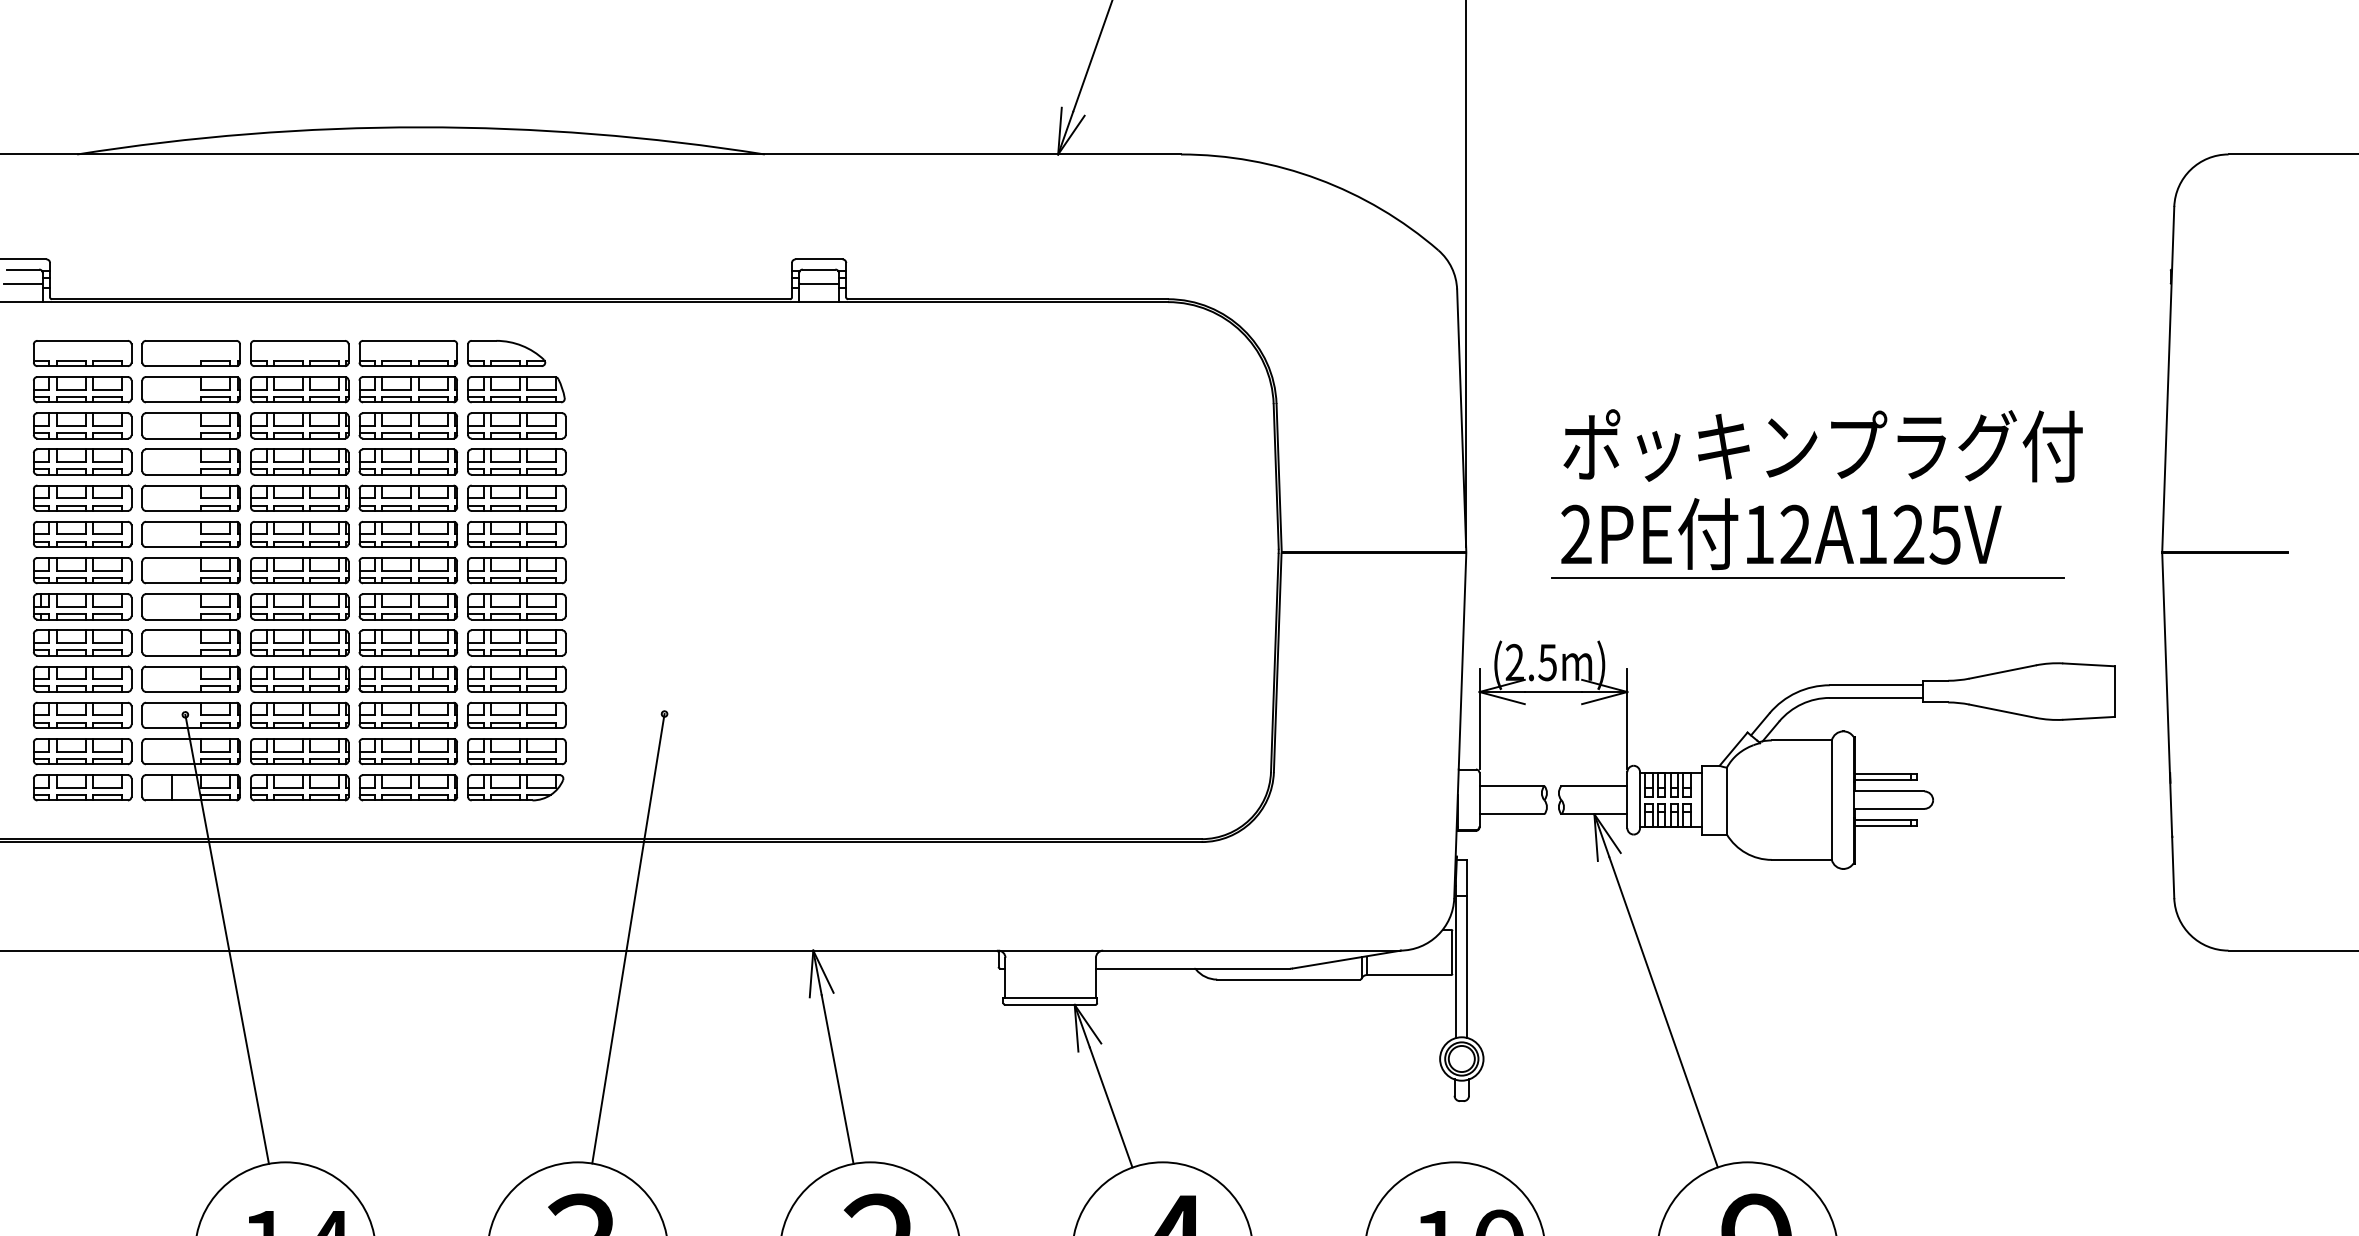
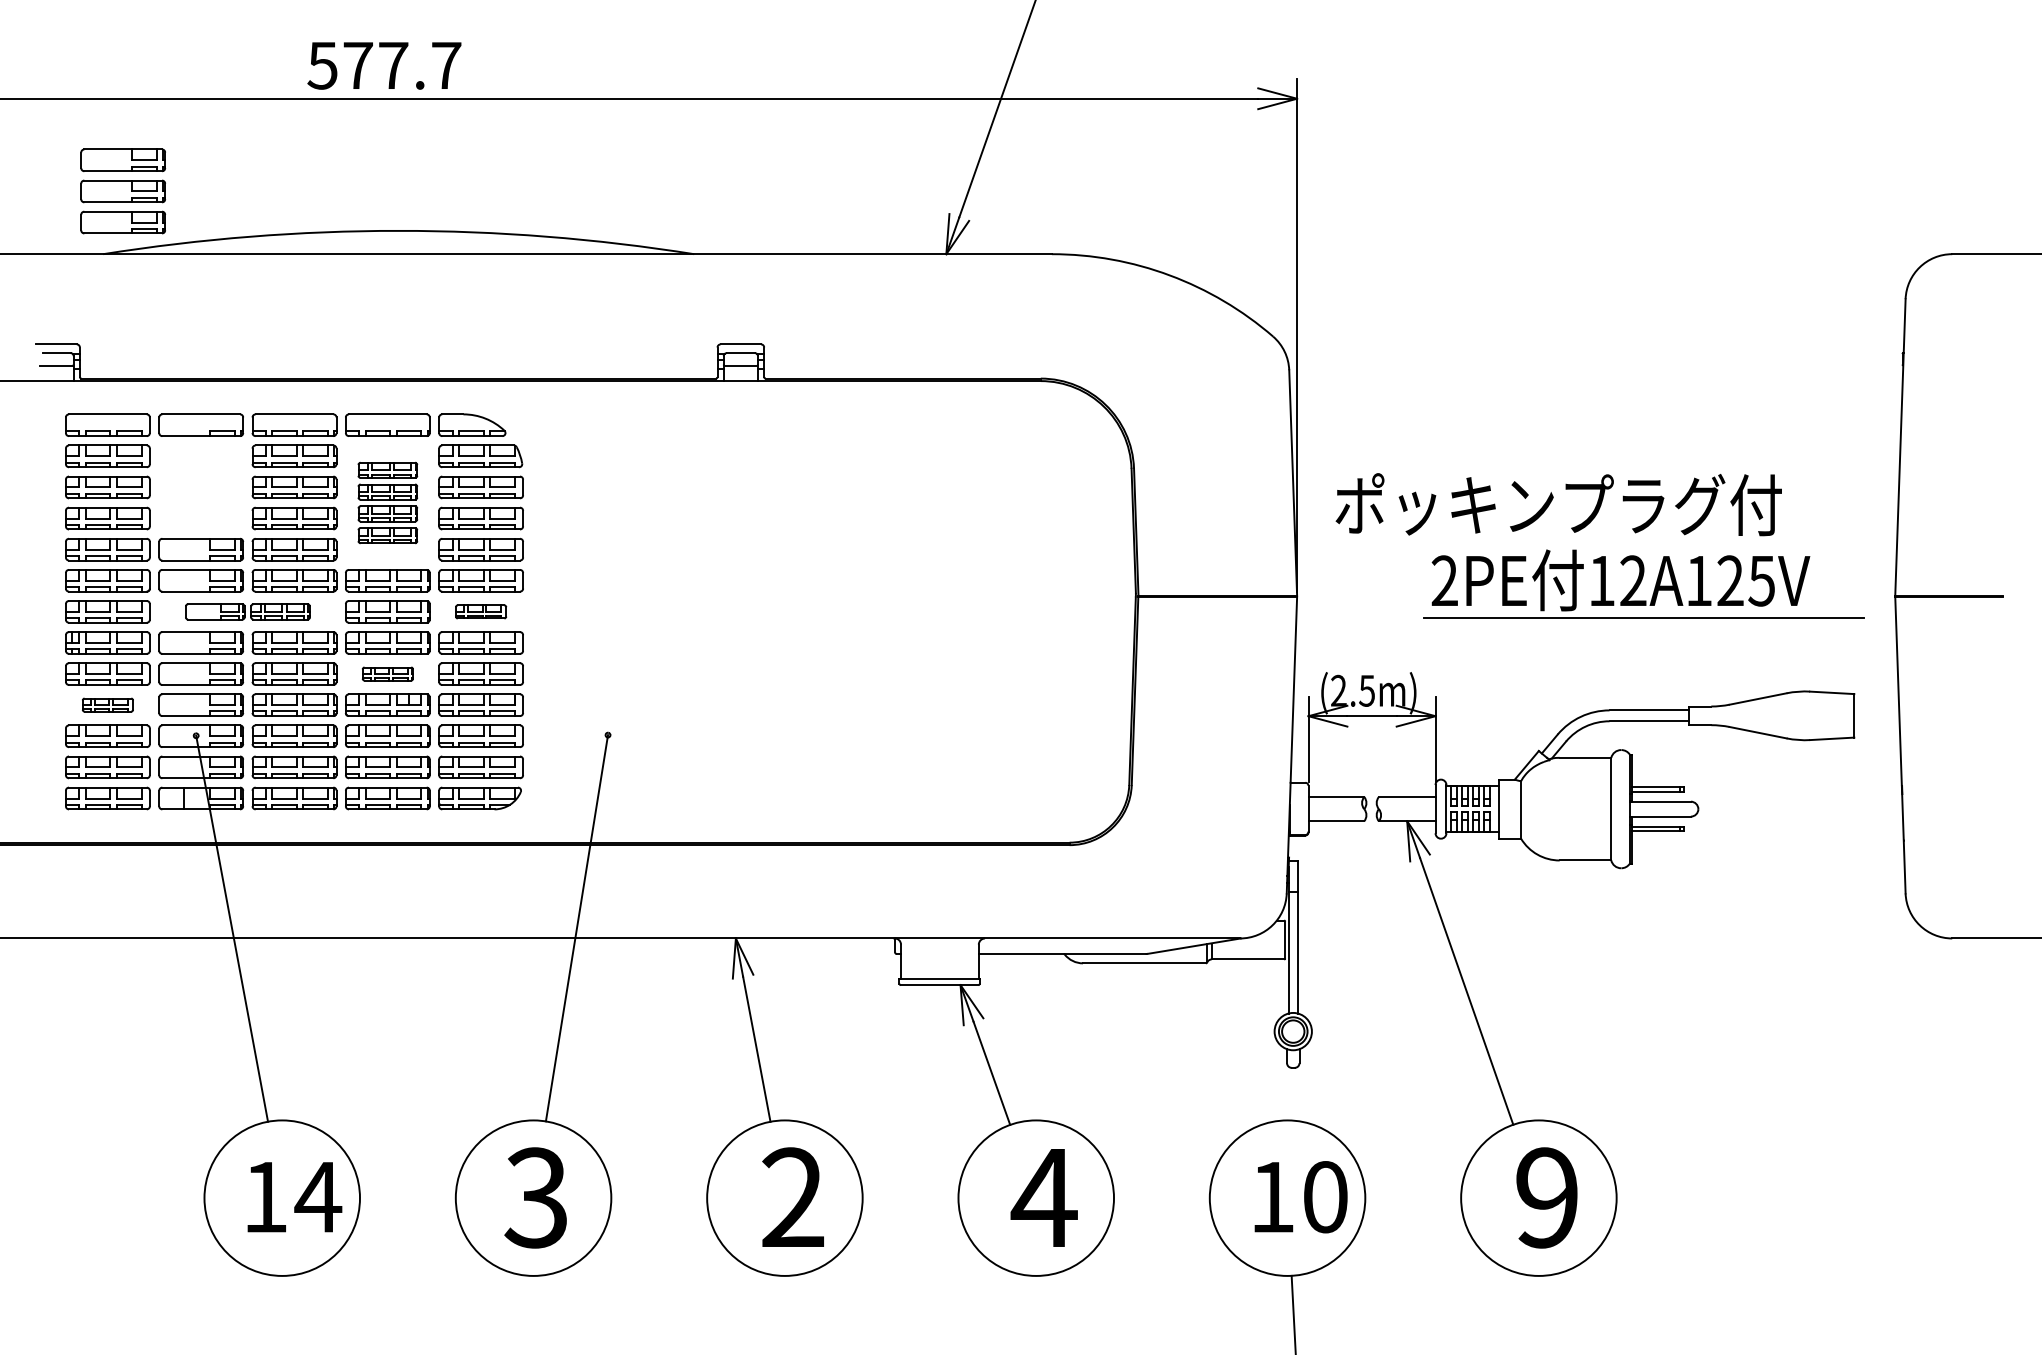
part: (190, 425) -> (122, 191), moved
part: (407, 443) -> (387, 502), size x0.7
text: (1822, 445) -> (1558, 504), moved
part: (1807, 537) -> (1643, 583), moved
part: (245, 570) -> (247, 611), size x0.7
part: (516, 570) -> (480, 611), size x0.6
part: (407, 642) -> (387, 673), size x0.6
part: (82, 678) -> (107, 704), size x0.6

